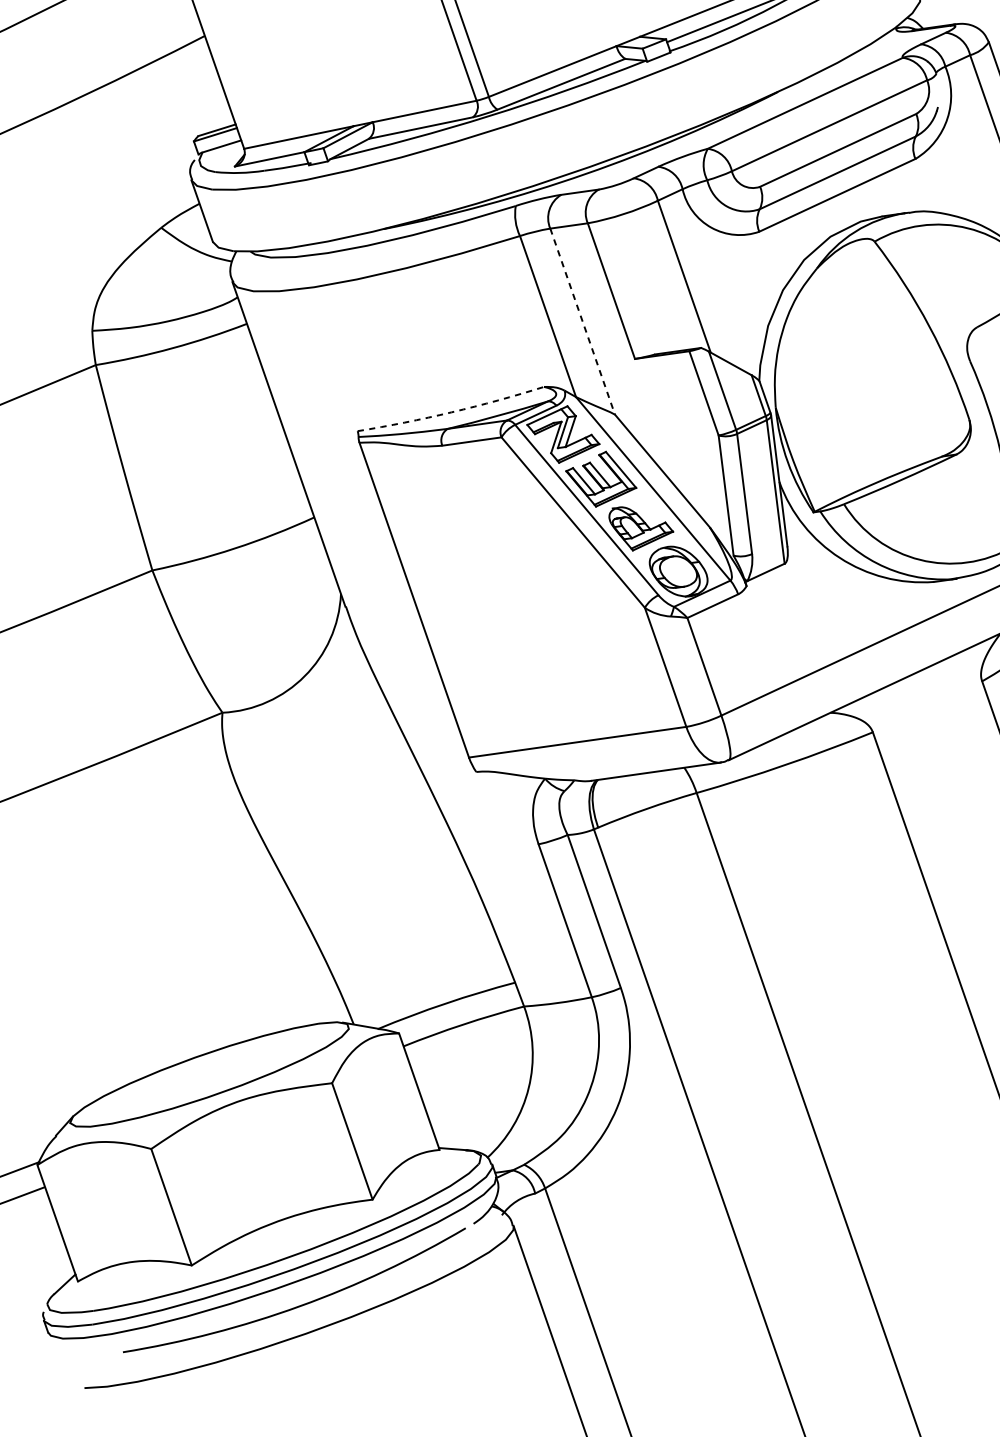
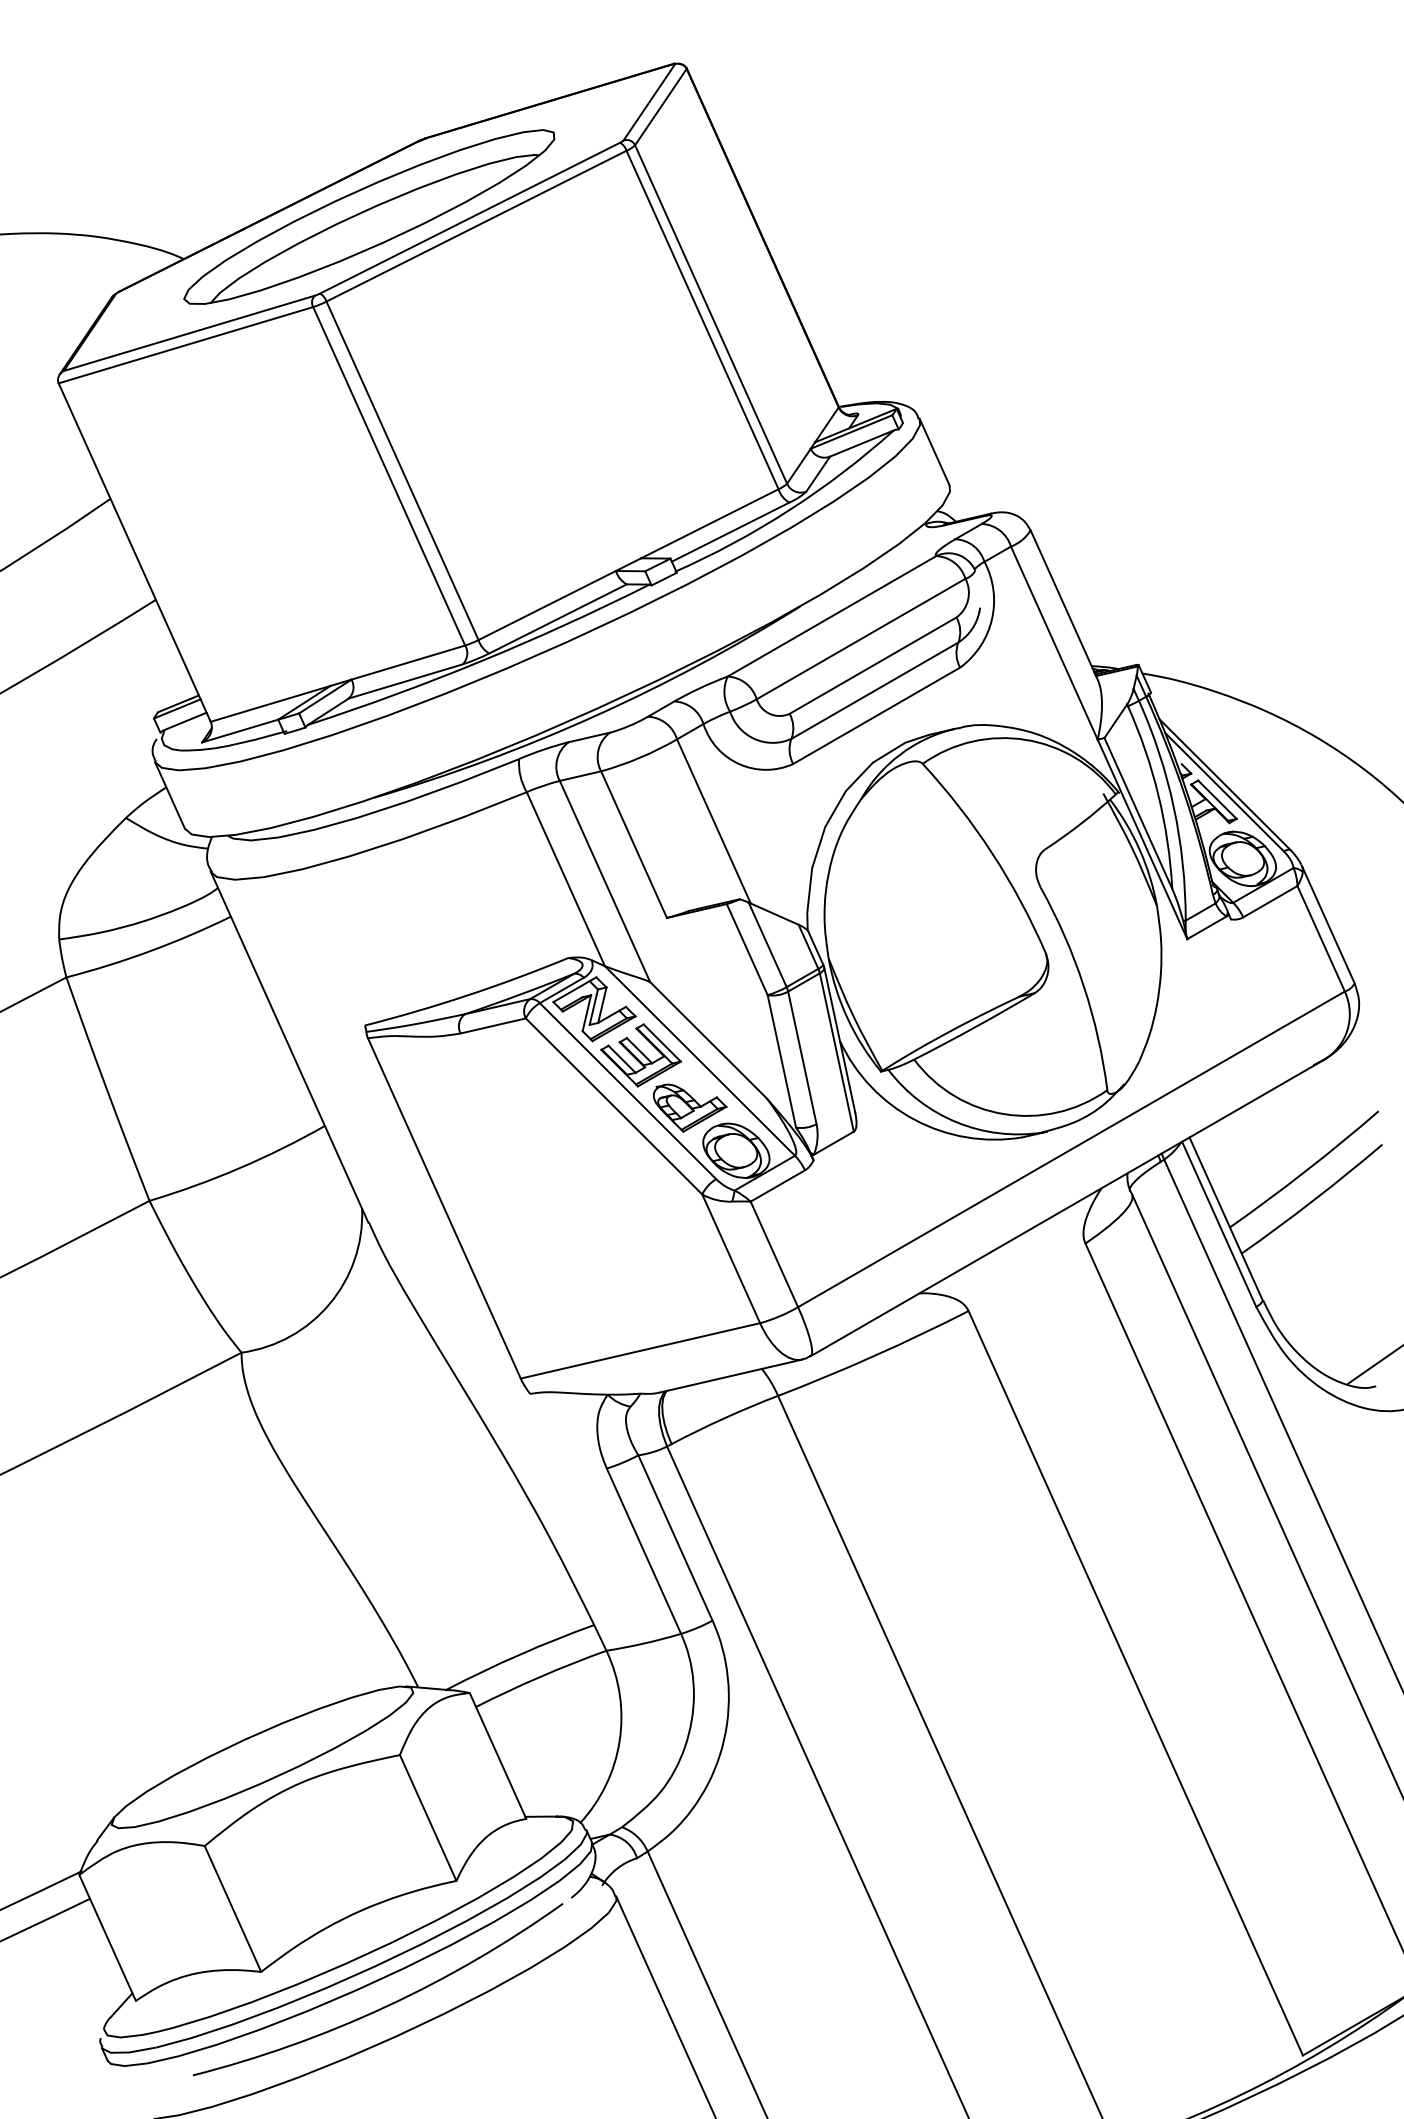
line: (583, 321) -> (605, 881), dashed -> solid
arc: (451, 412) -> (467, 995), dashed -> solid

